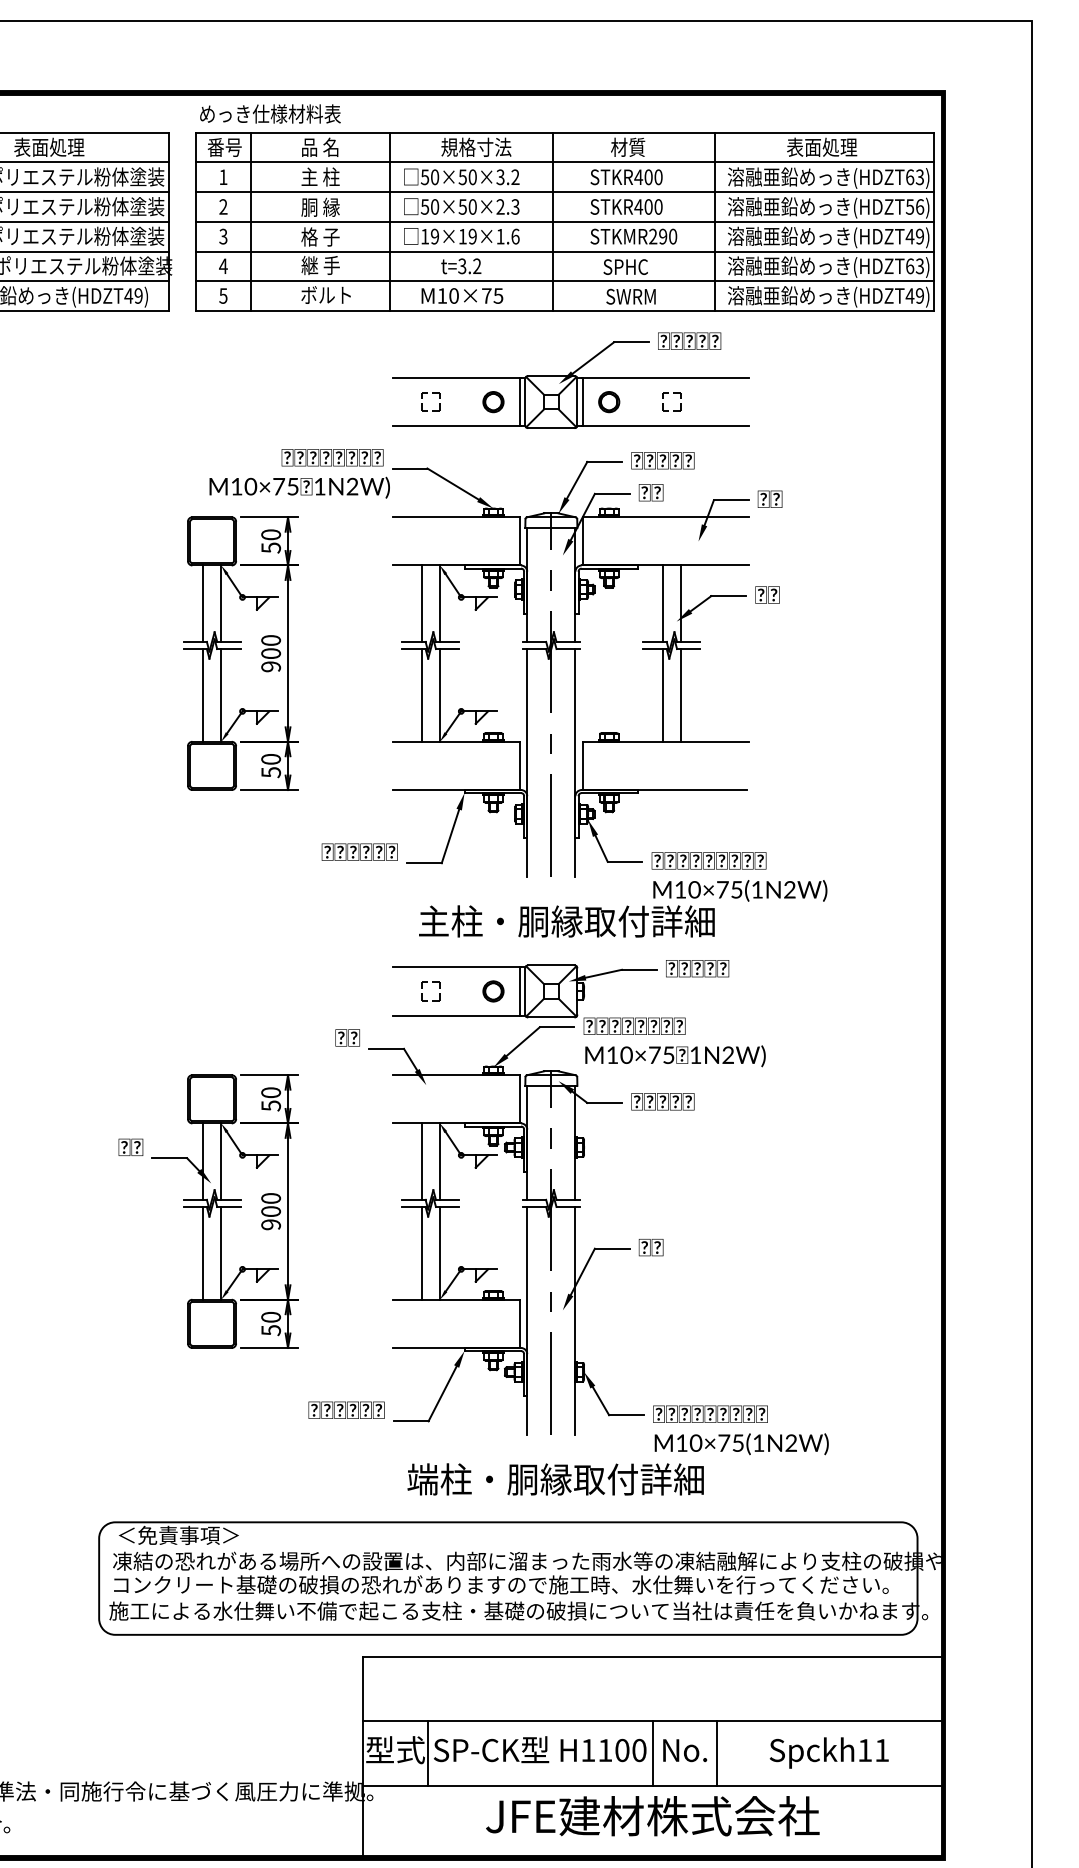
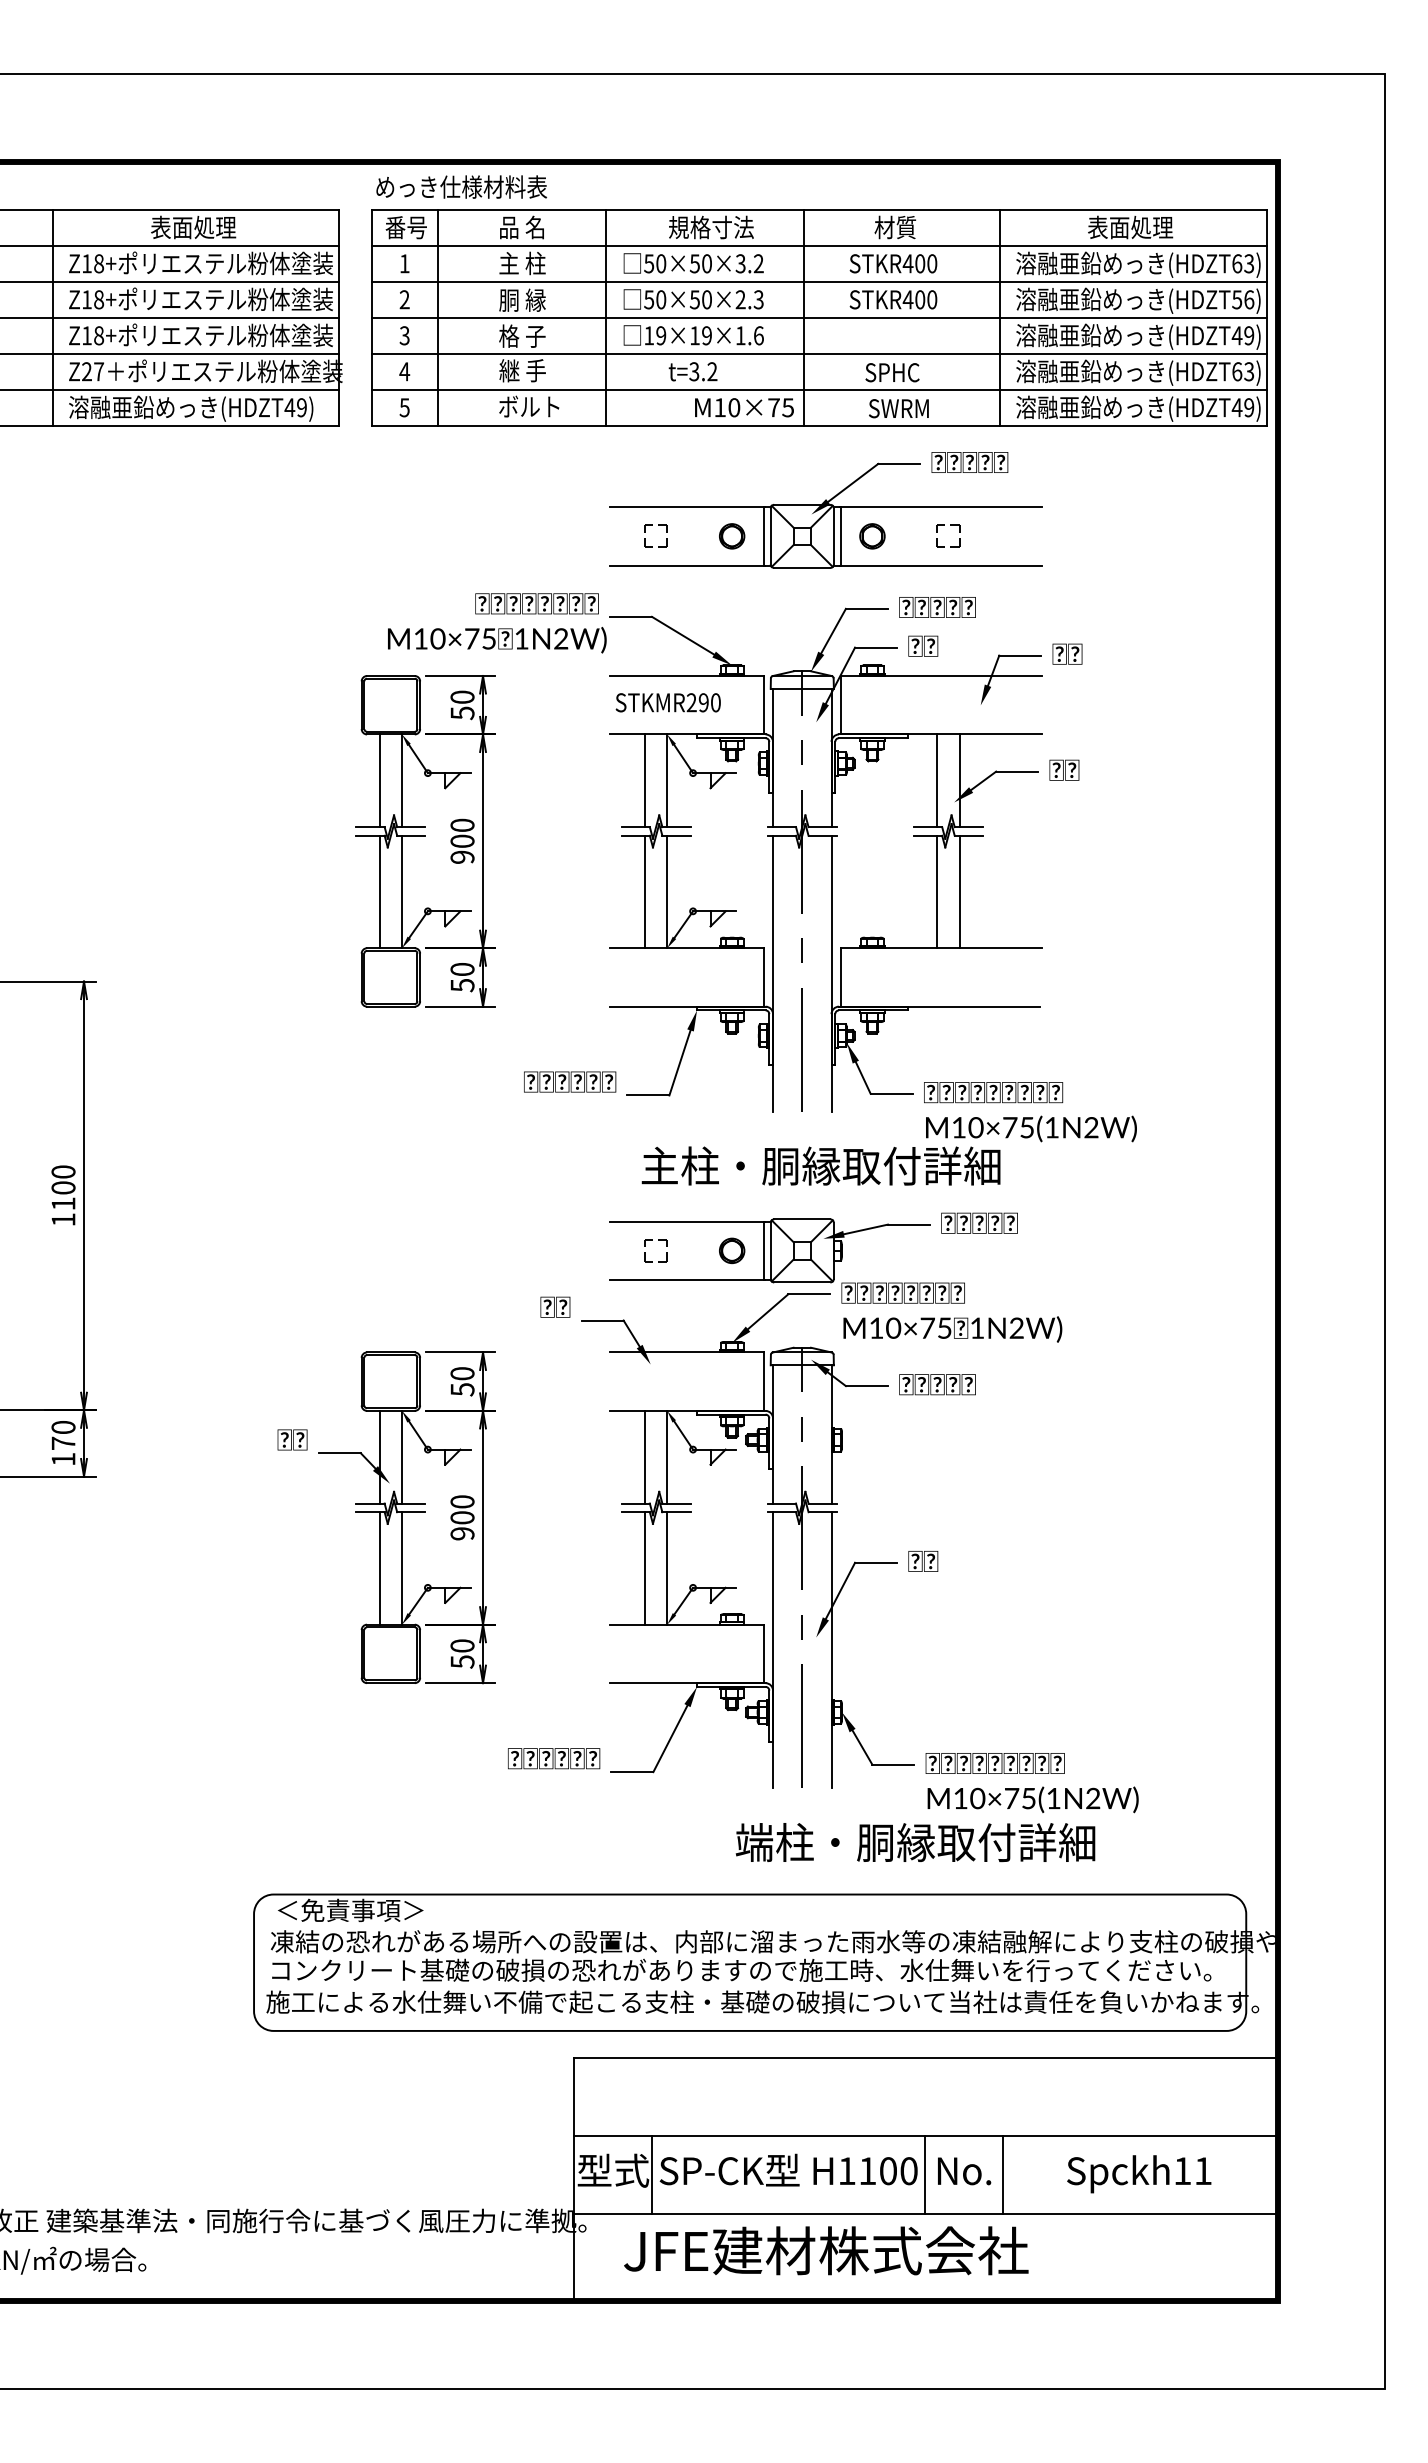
text: (633, 236) -> (667, 702), moved
text: (462, 295) -> (744, 407), moved
text: (555, 1479) -> (915, 1842), moved
text: (652, 1815) -> (826, 2250), moved

